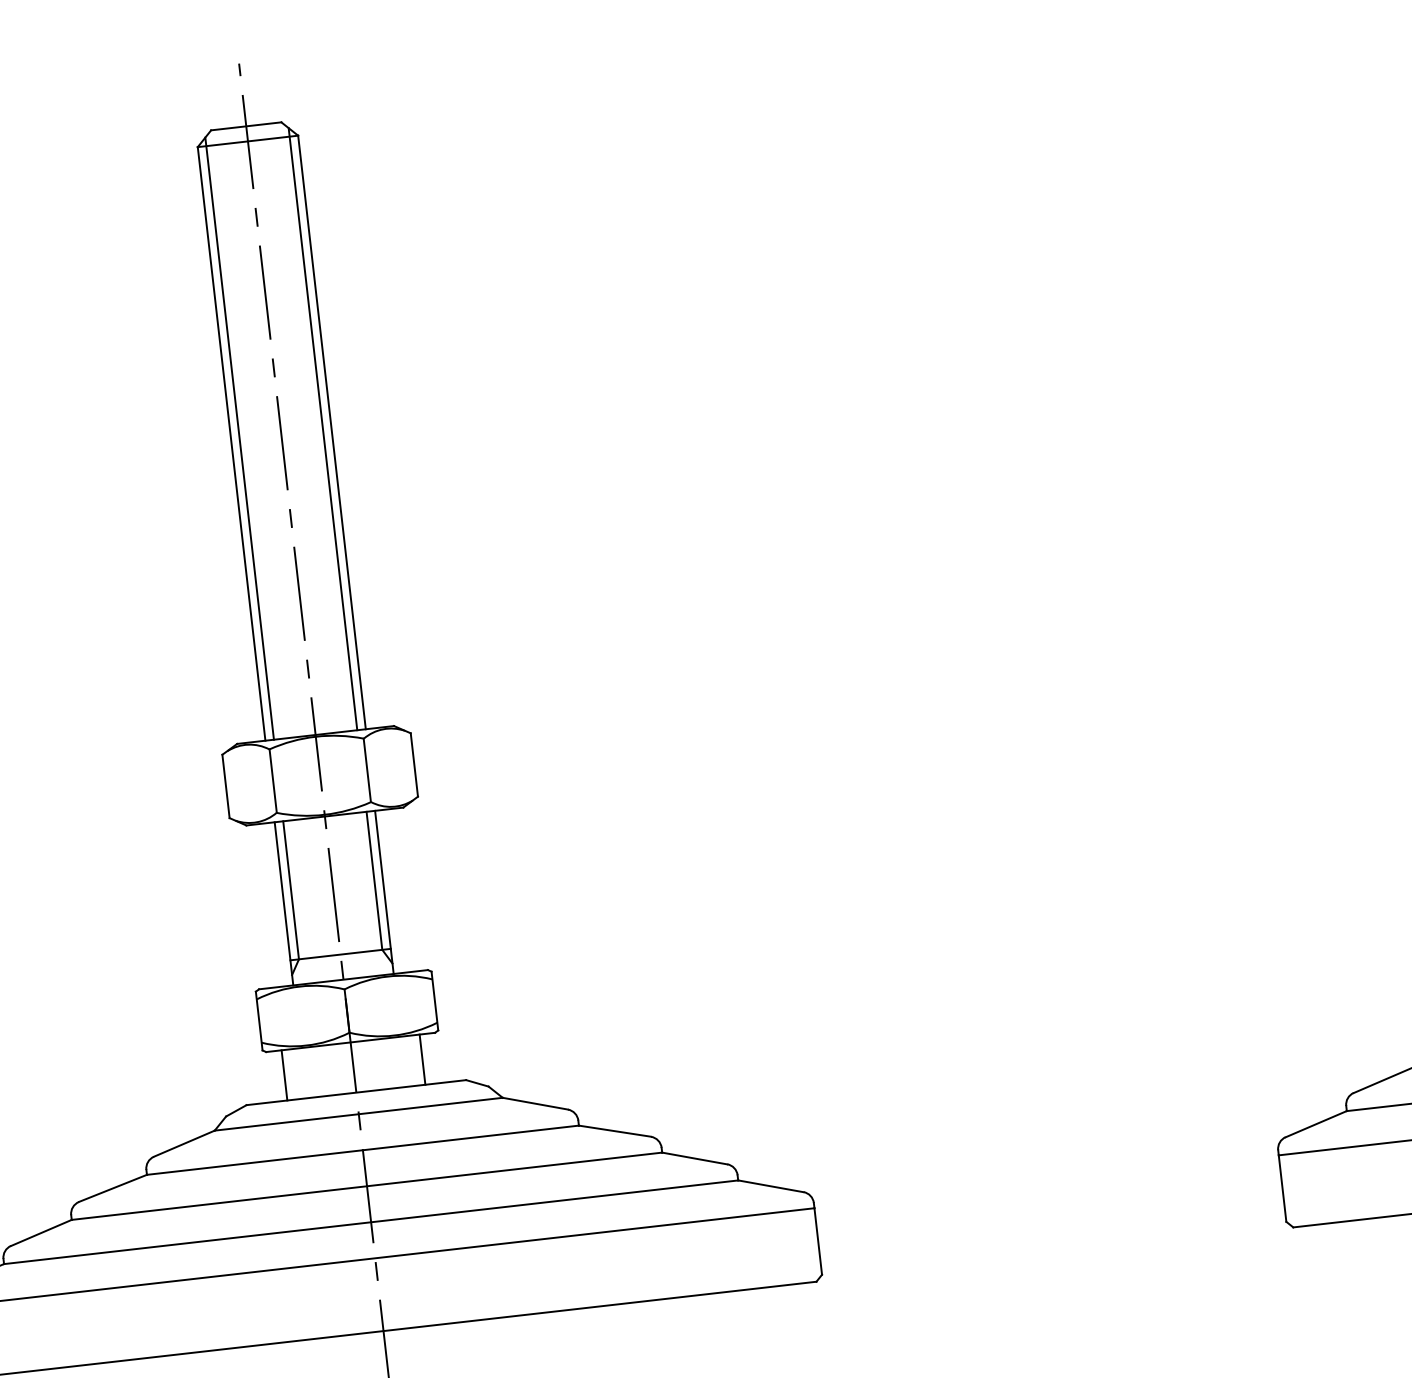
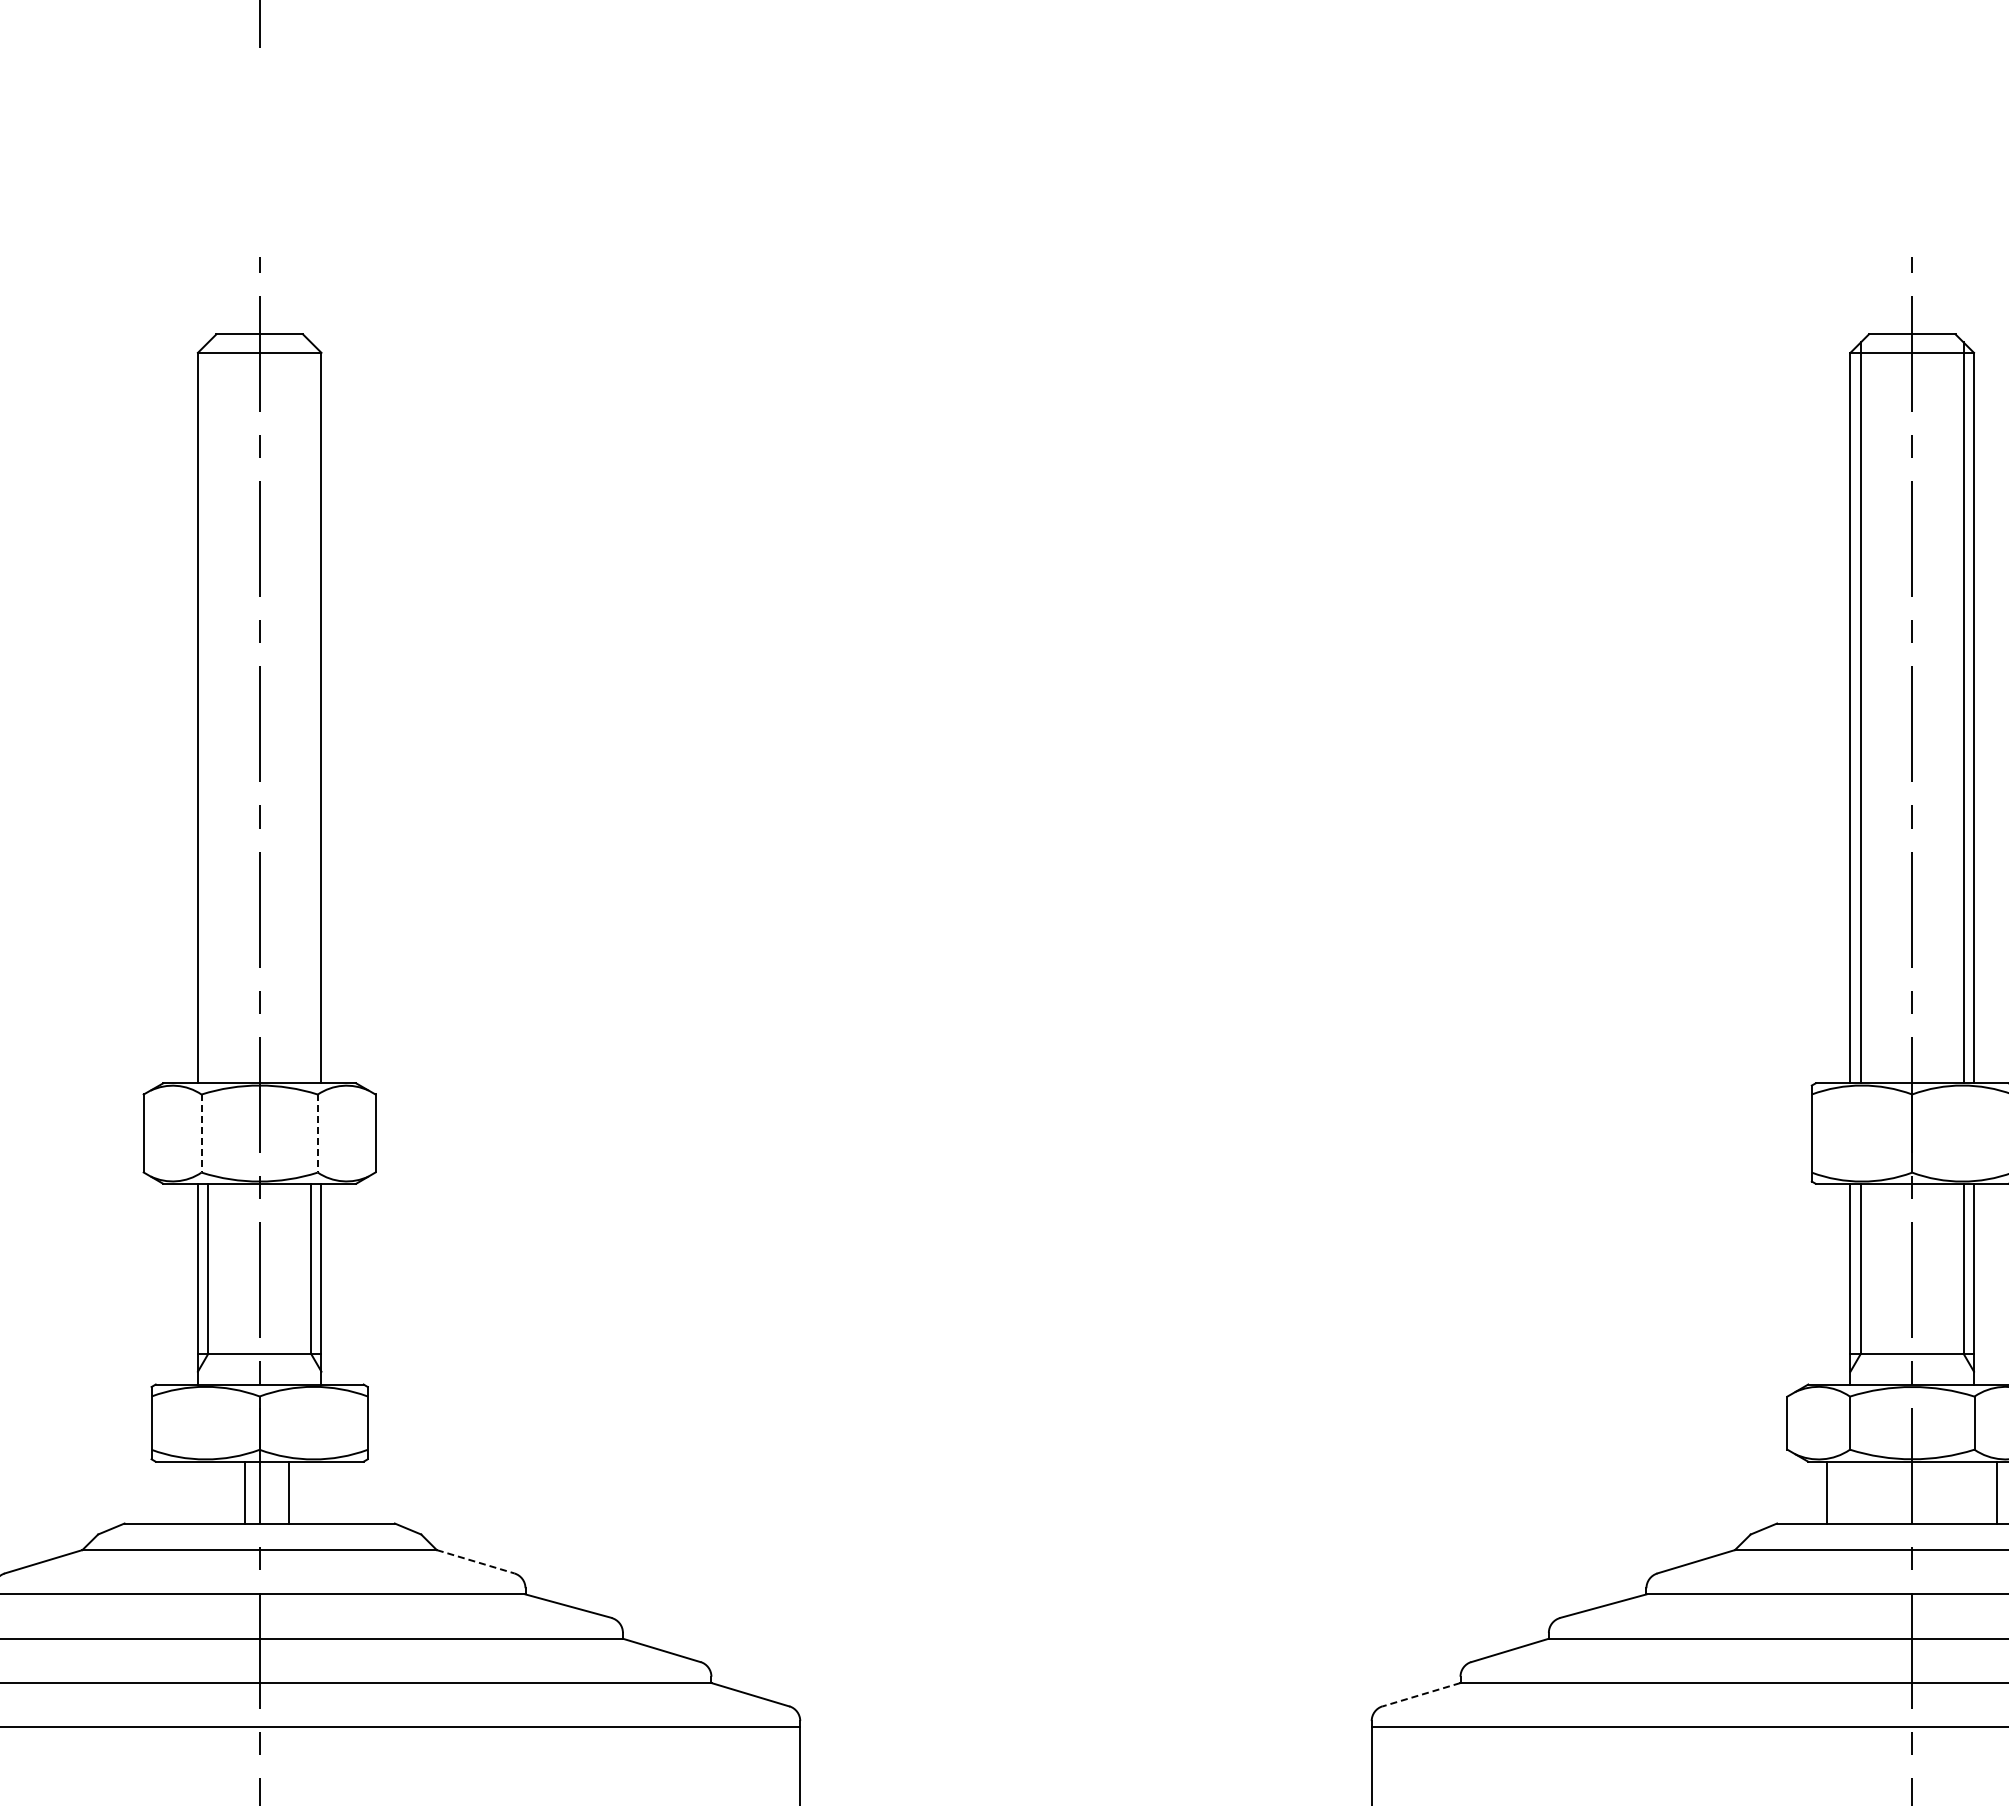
line: (322, 428) -> (310, 712), removed
line: (239, 438) -> (208, 712), removed
line: (367, 770) -> (317, 1133), solid -> dashed
line: (272, 781) -> (201, 1133), solid -> dashed
line: (422, 1059) -> (288, 1492), moved
line: (284, 1075) -> (244, 1492), moved
line: (535, 1103) -> (475, 1561), solid -> dashed
line: (1316, 1123) -> (1421, 1694), solid -> dashed

